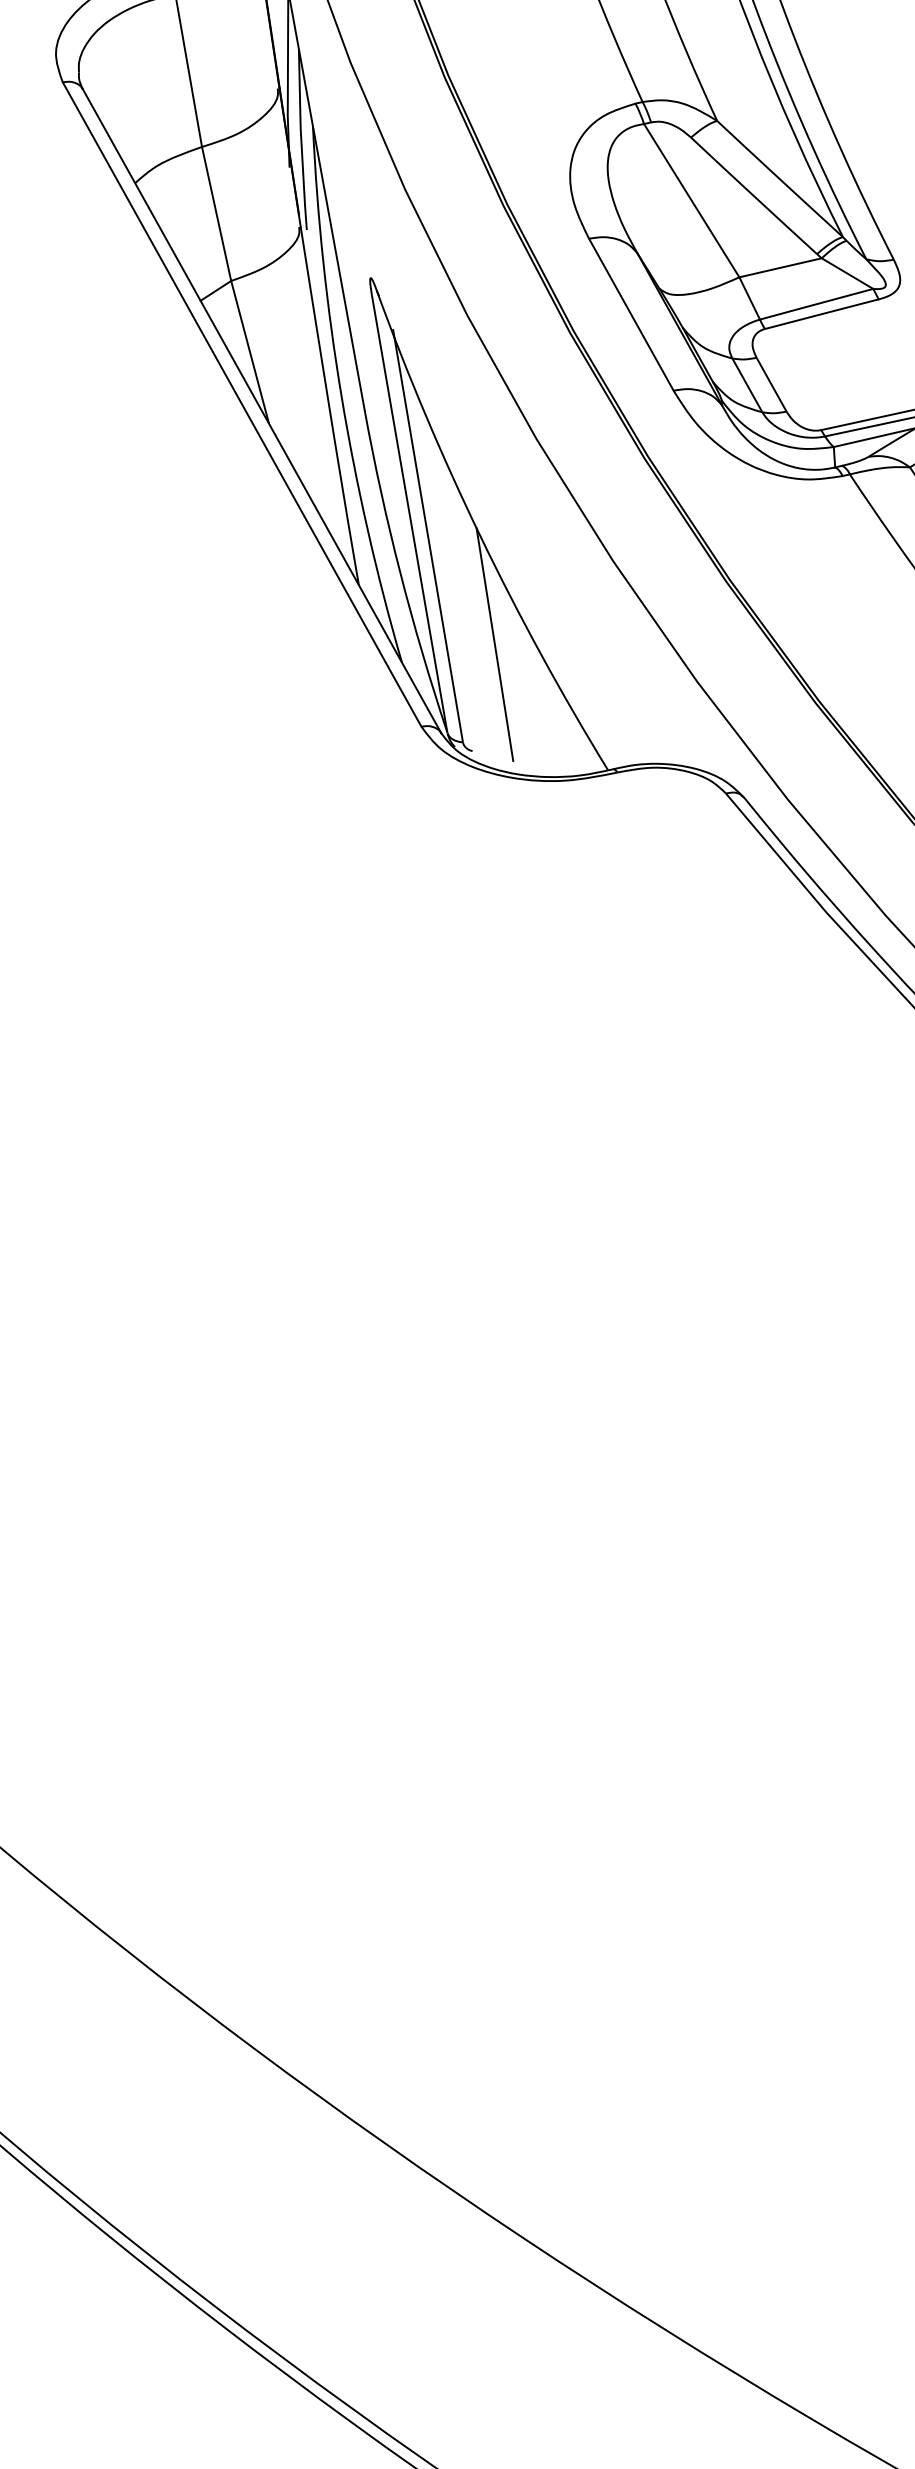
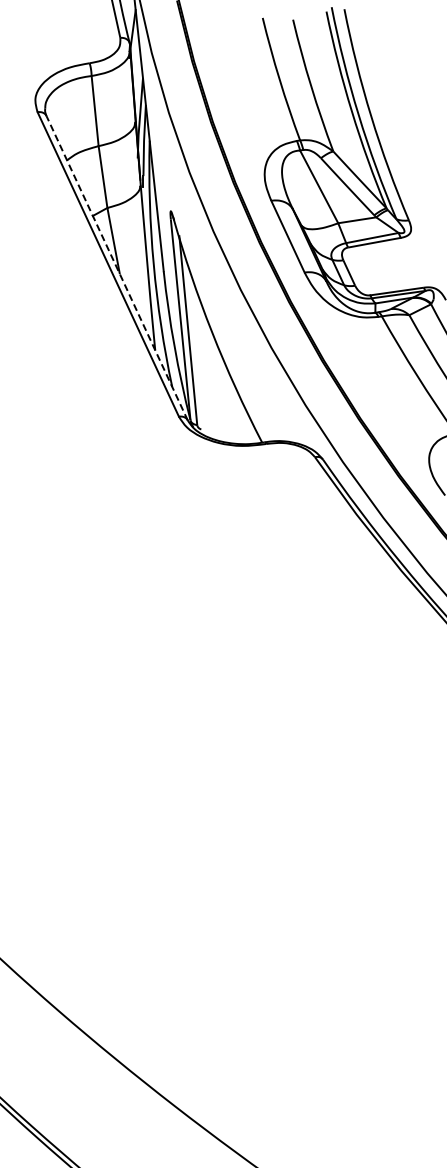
line: (263, 411) -> (117, 268), solid -> dashed
line: (493, 643) -> (214, 381), removed

